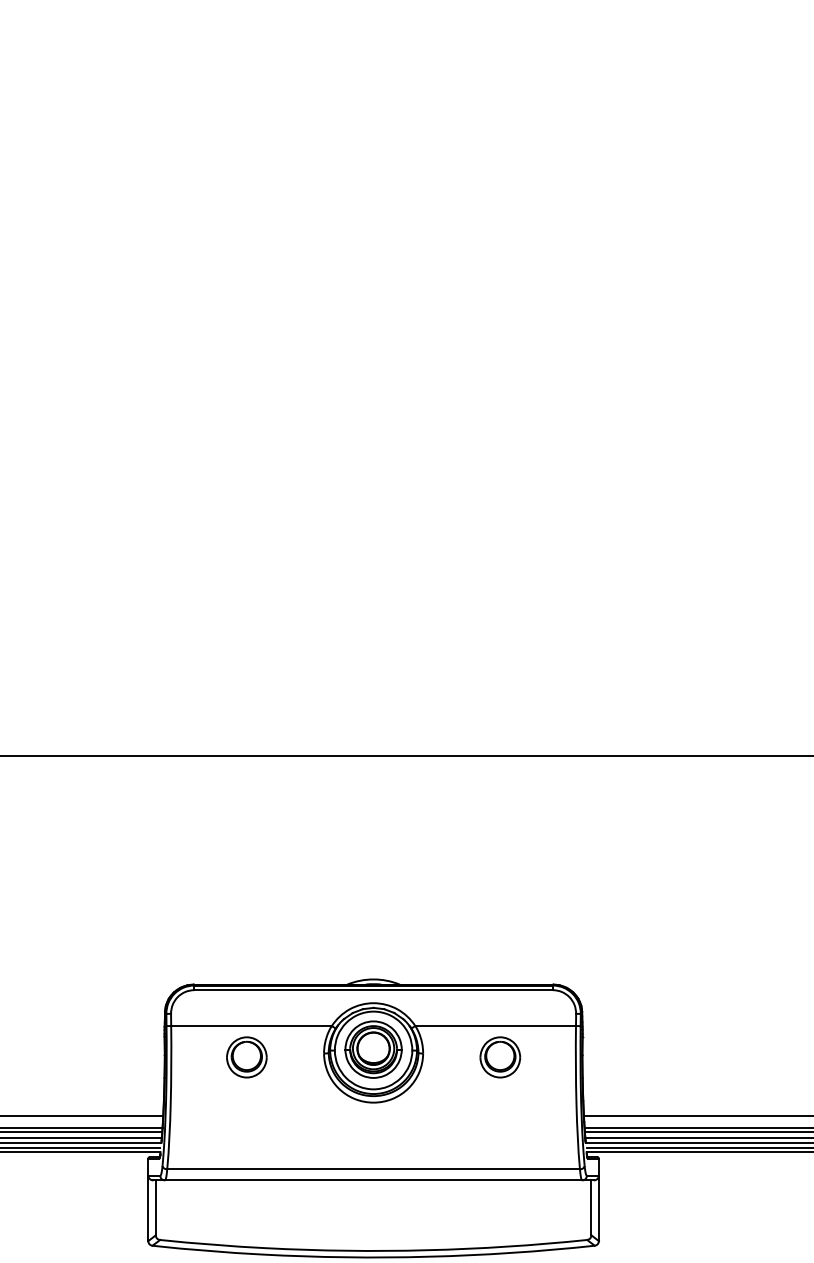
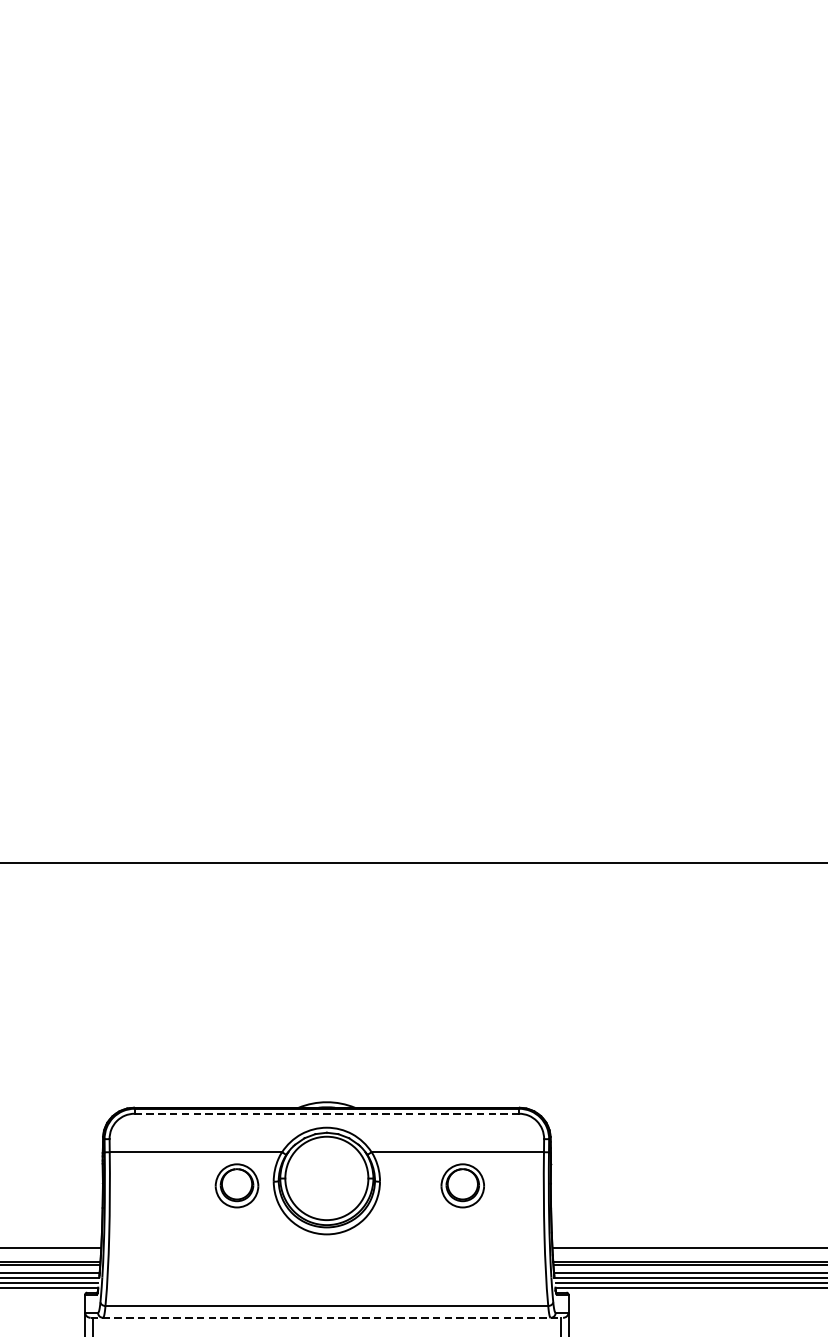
line: (374, 990) -> (327, 1114), solid -> dashed
part: (373, 1049) -> (326, 1177), removed
part: (246, 1057) -> (236, 1185), moved
line: (374, 1180) -> (327, 1317), solid -> dashed

